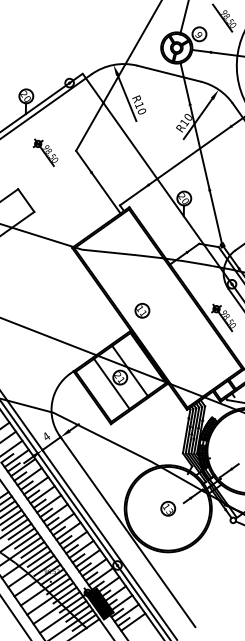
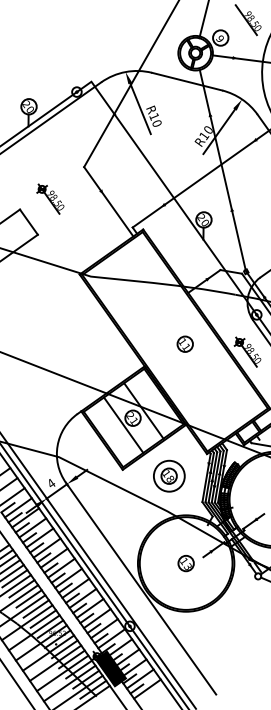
part: (45, 152) -> (50, 198), moved
part: (142, 310) -> (185, 343), moved
part: (152, 429) -> (168, 475), added

